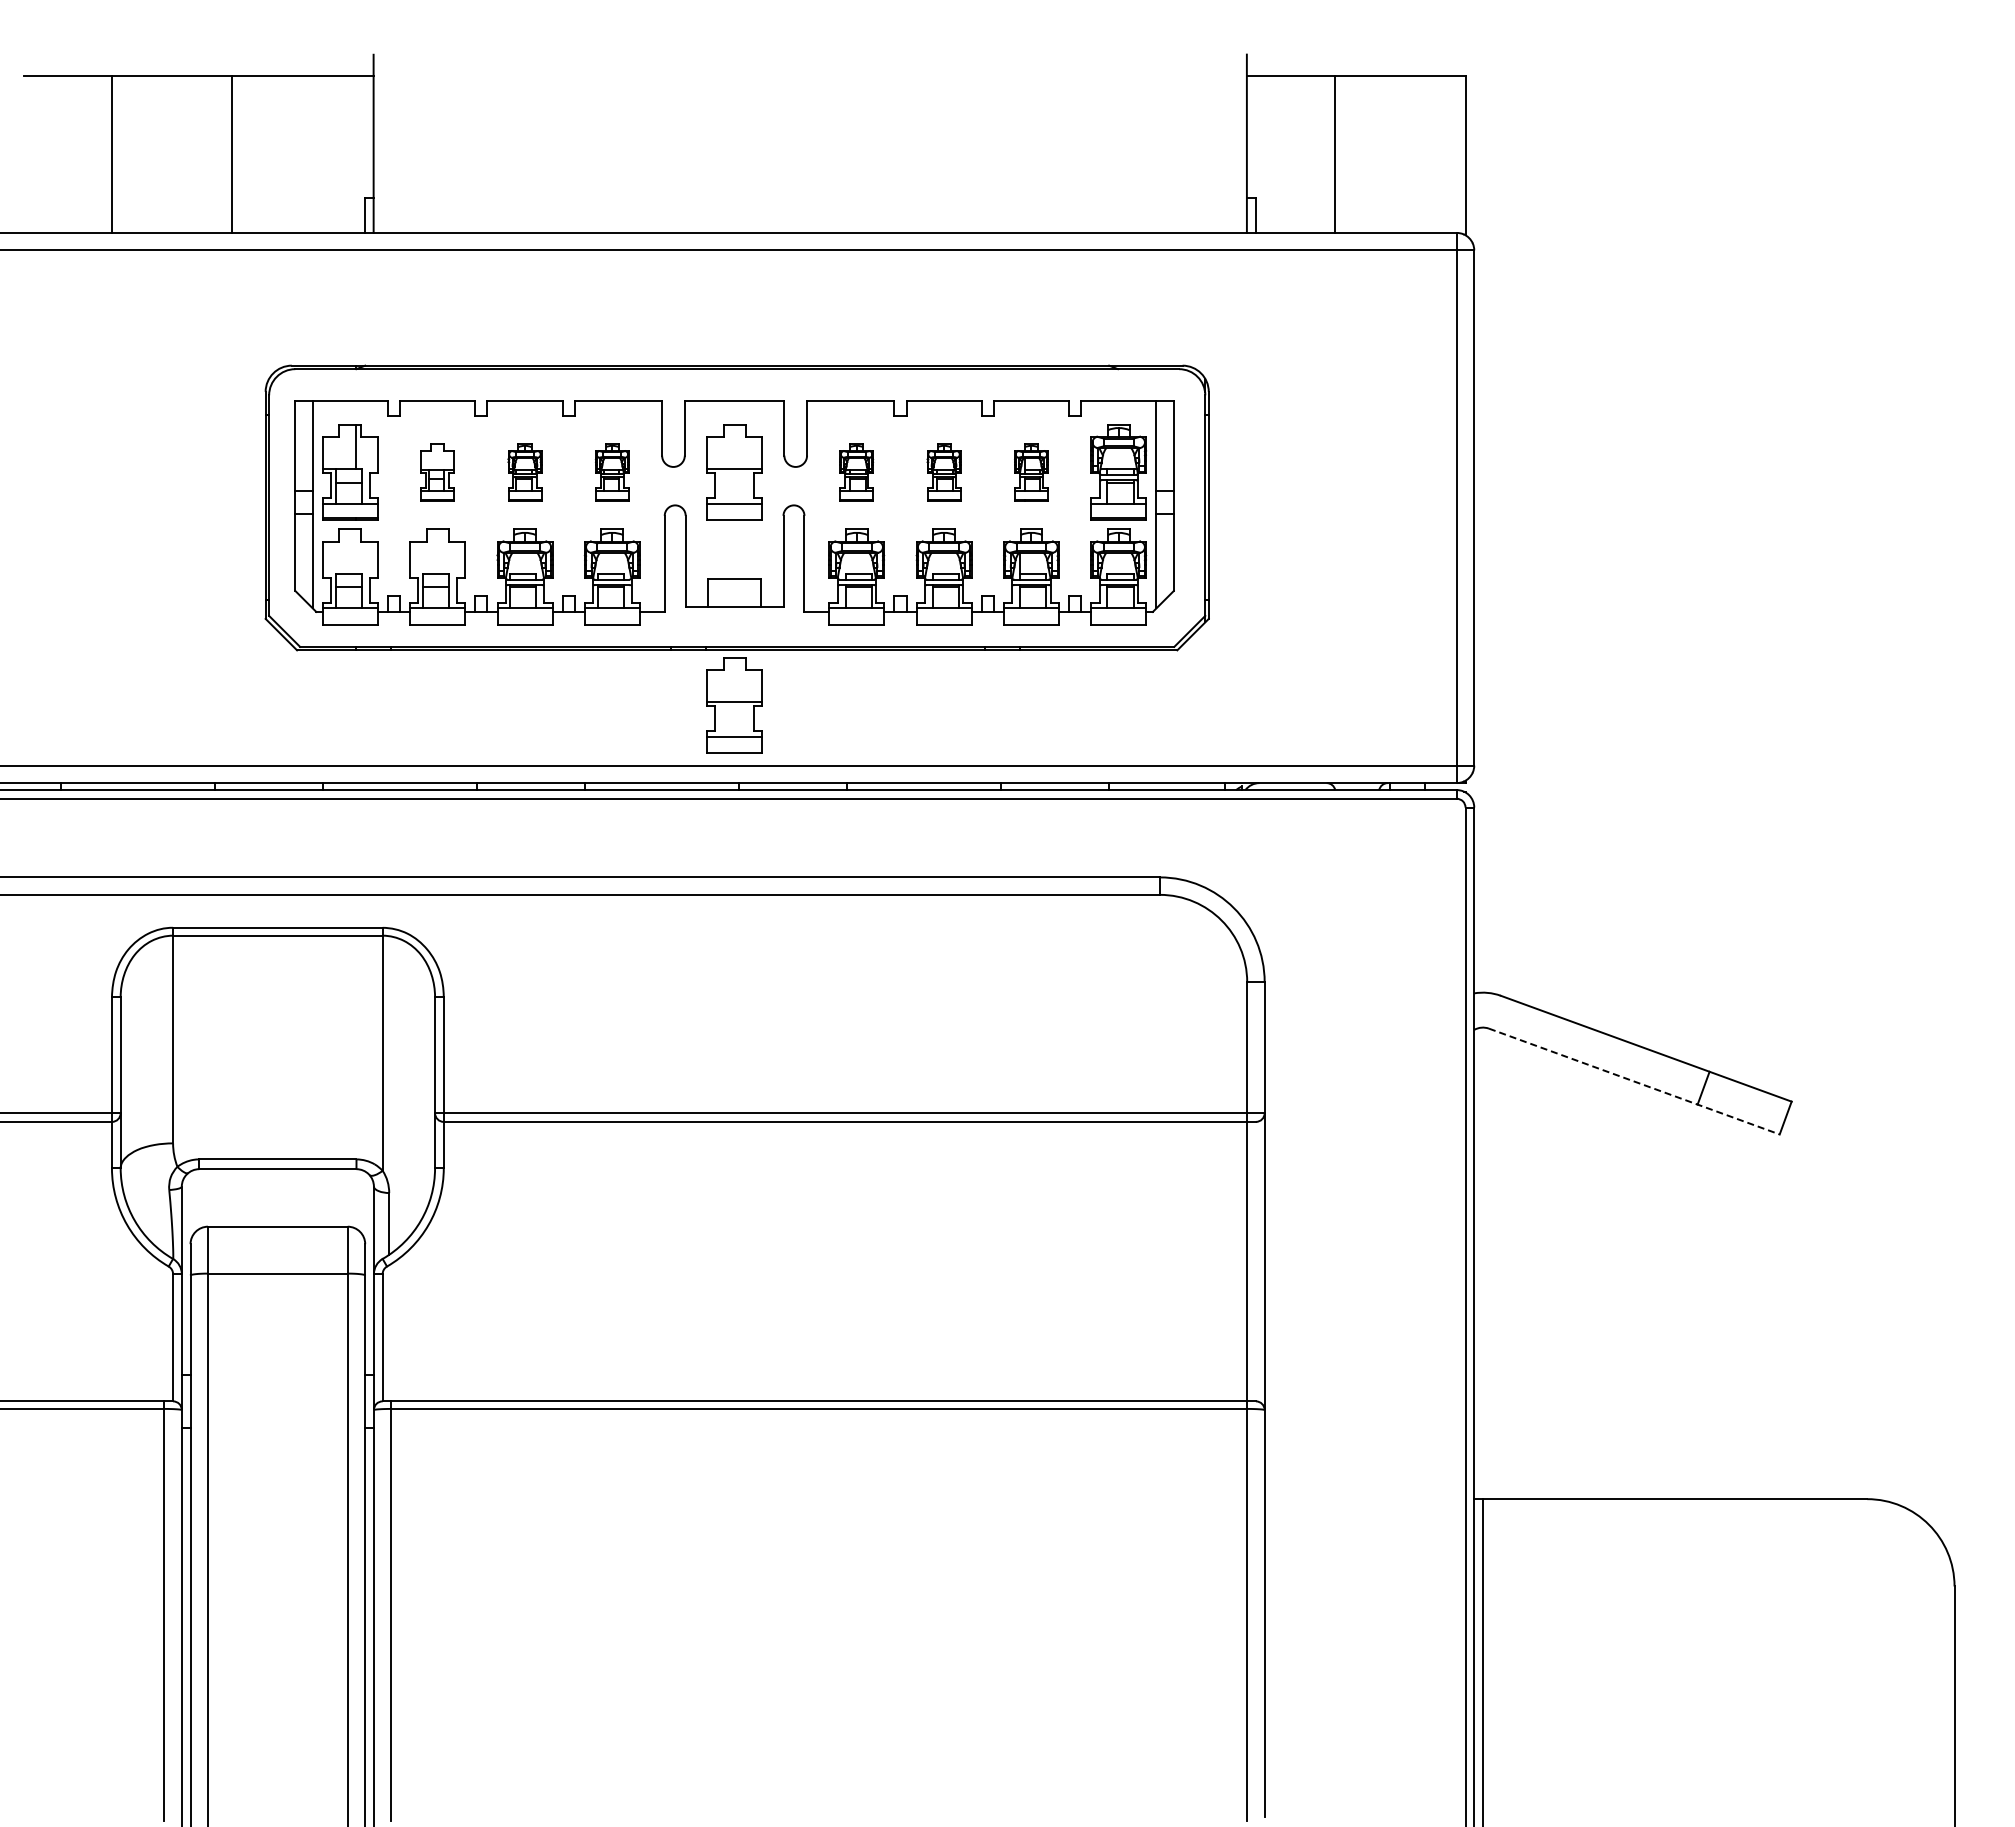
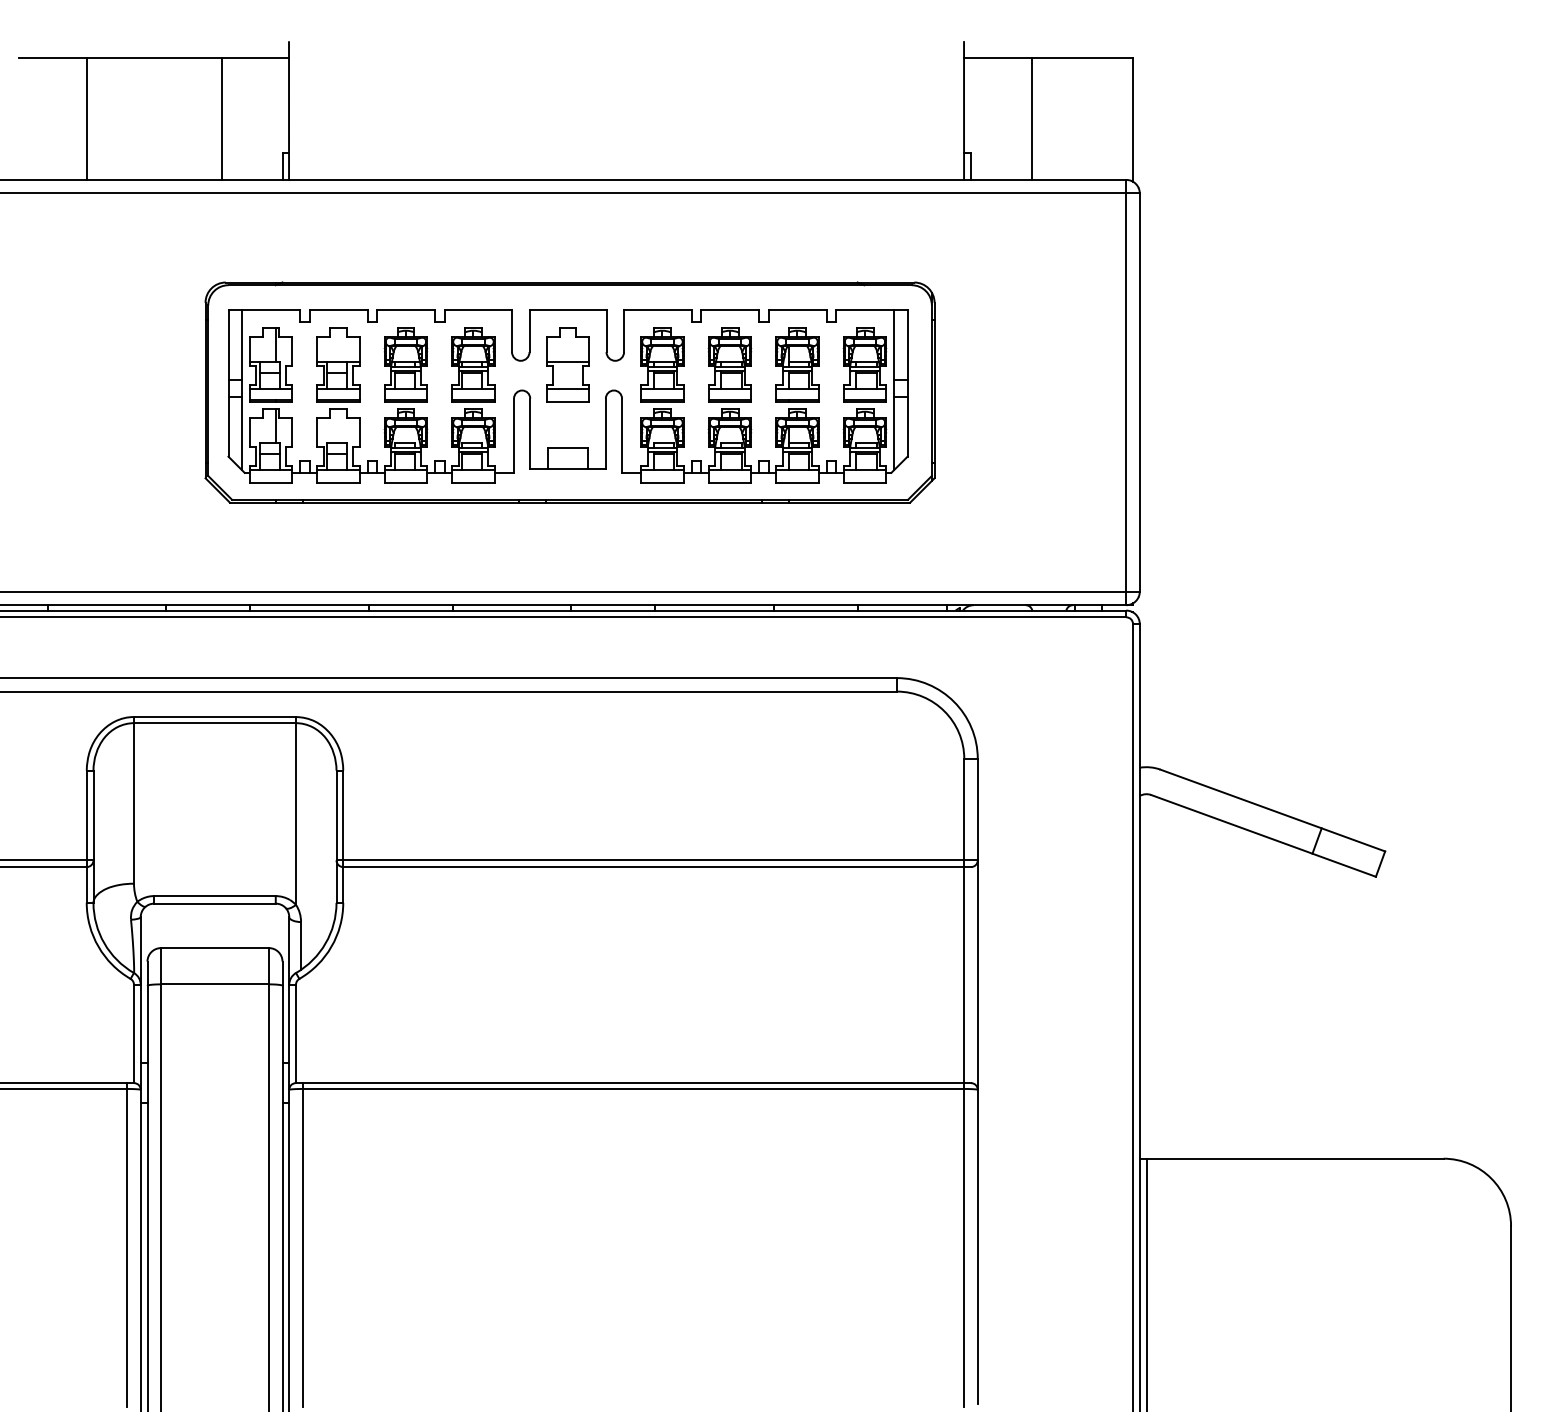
line: (231, 153) -> (221, 118), moved
part: (437, 472) -> (338, 365), size x1.67
part: (524, 472) -> (405, 365), size x1.67
part: (612, 472) -> (473, 365), size x1.67
part: (856, 472) -> (662, 365), size x1.67
part: (943, 472) -> (729, 365), size x1.67
part: (1031, 472) -> (797, 365), size x1.67
line: (356, 551) -> (275, 426), added
part: (734, 705) -> (567, 545), removed
line: (1634, 1081) -> (1263, 835), dashed -> solid

